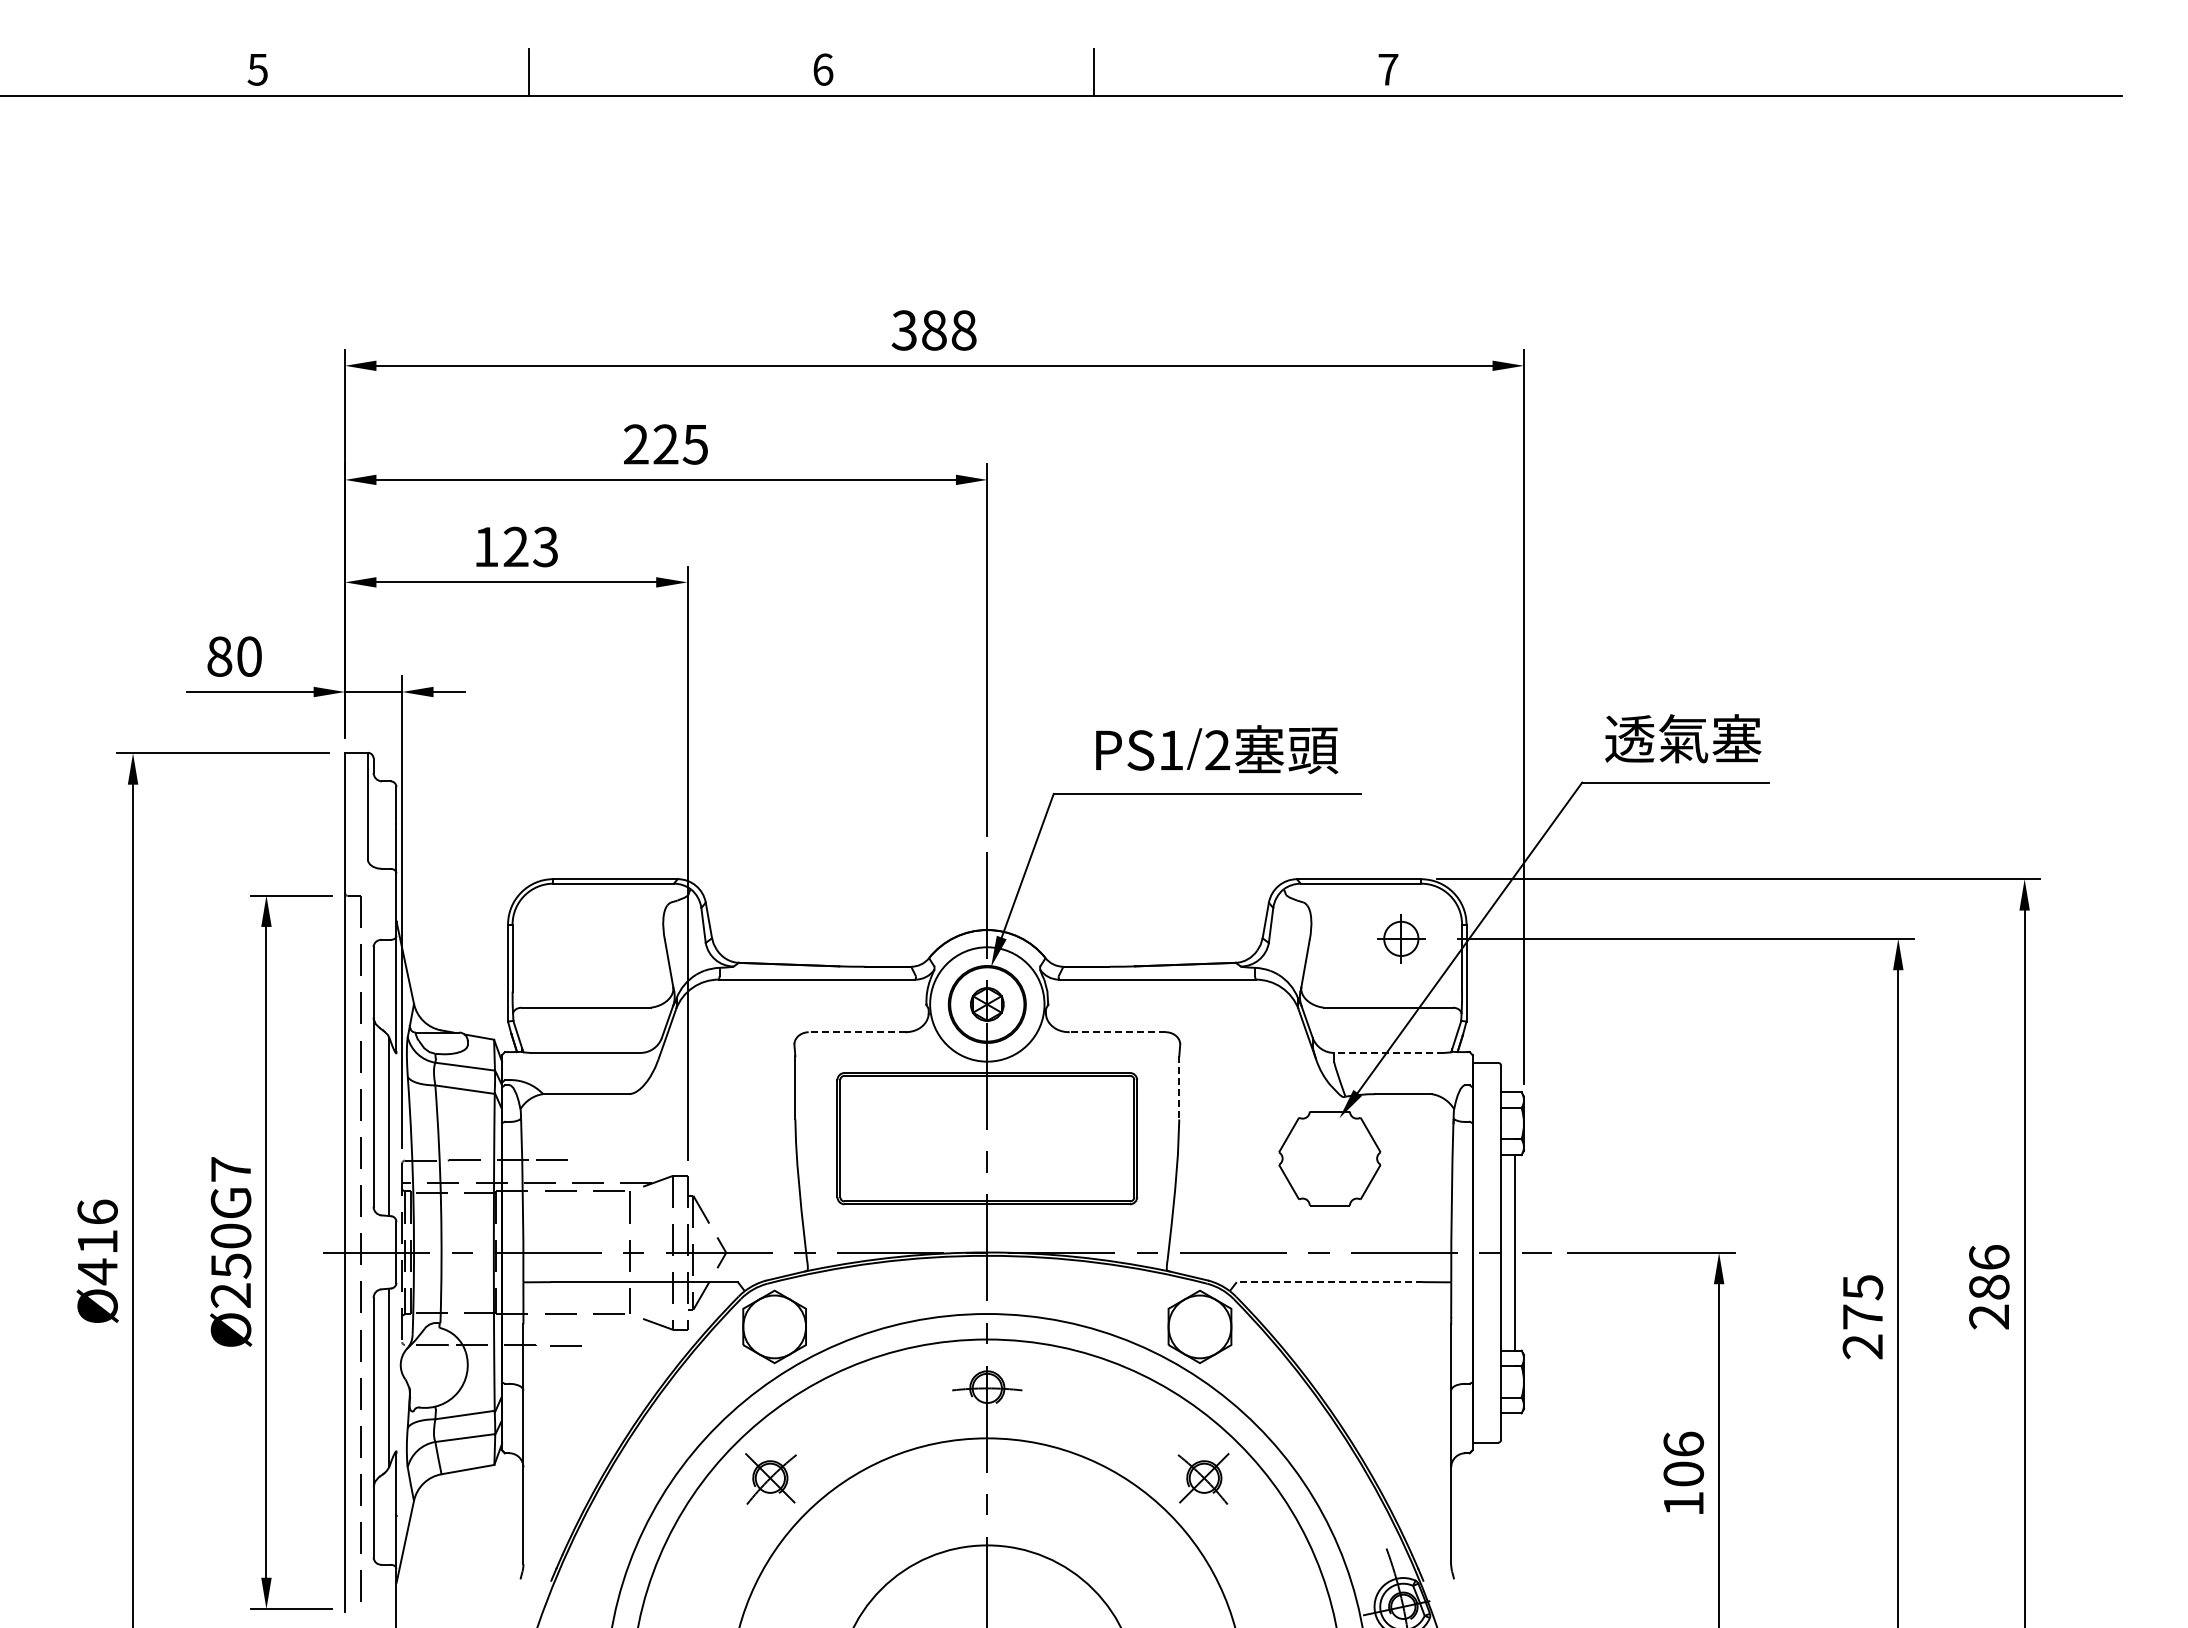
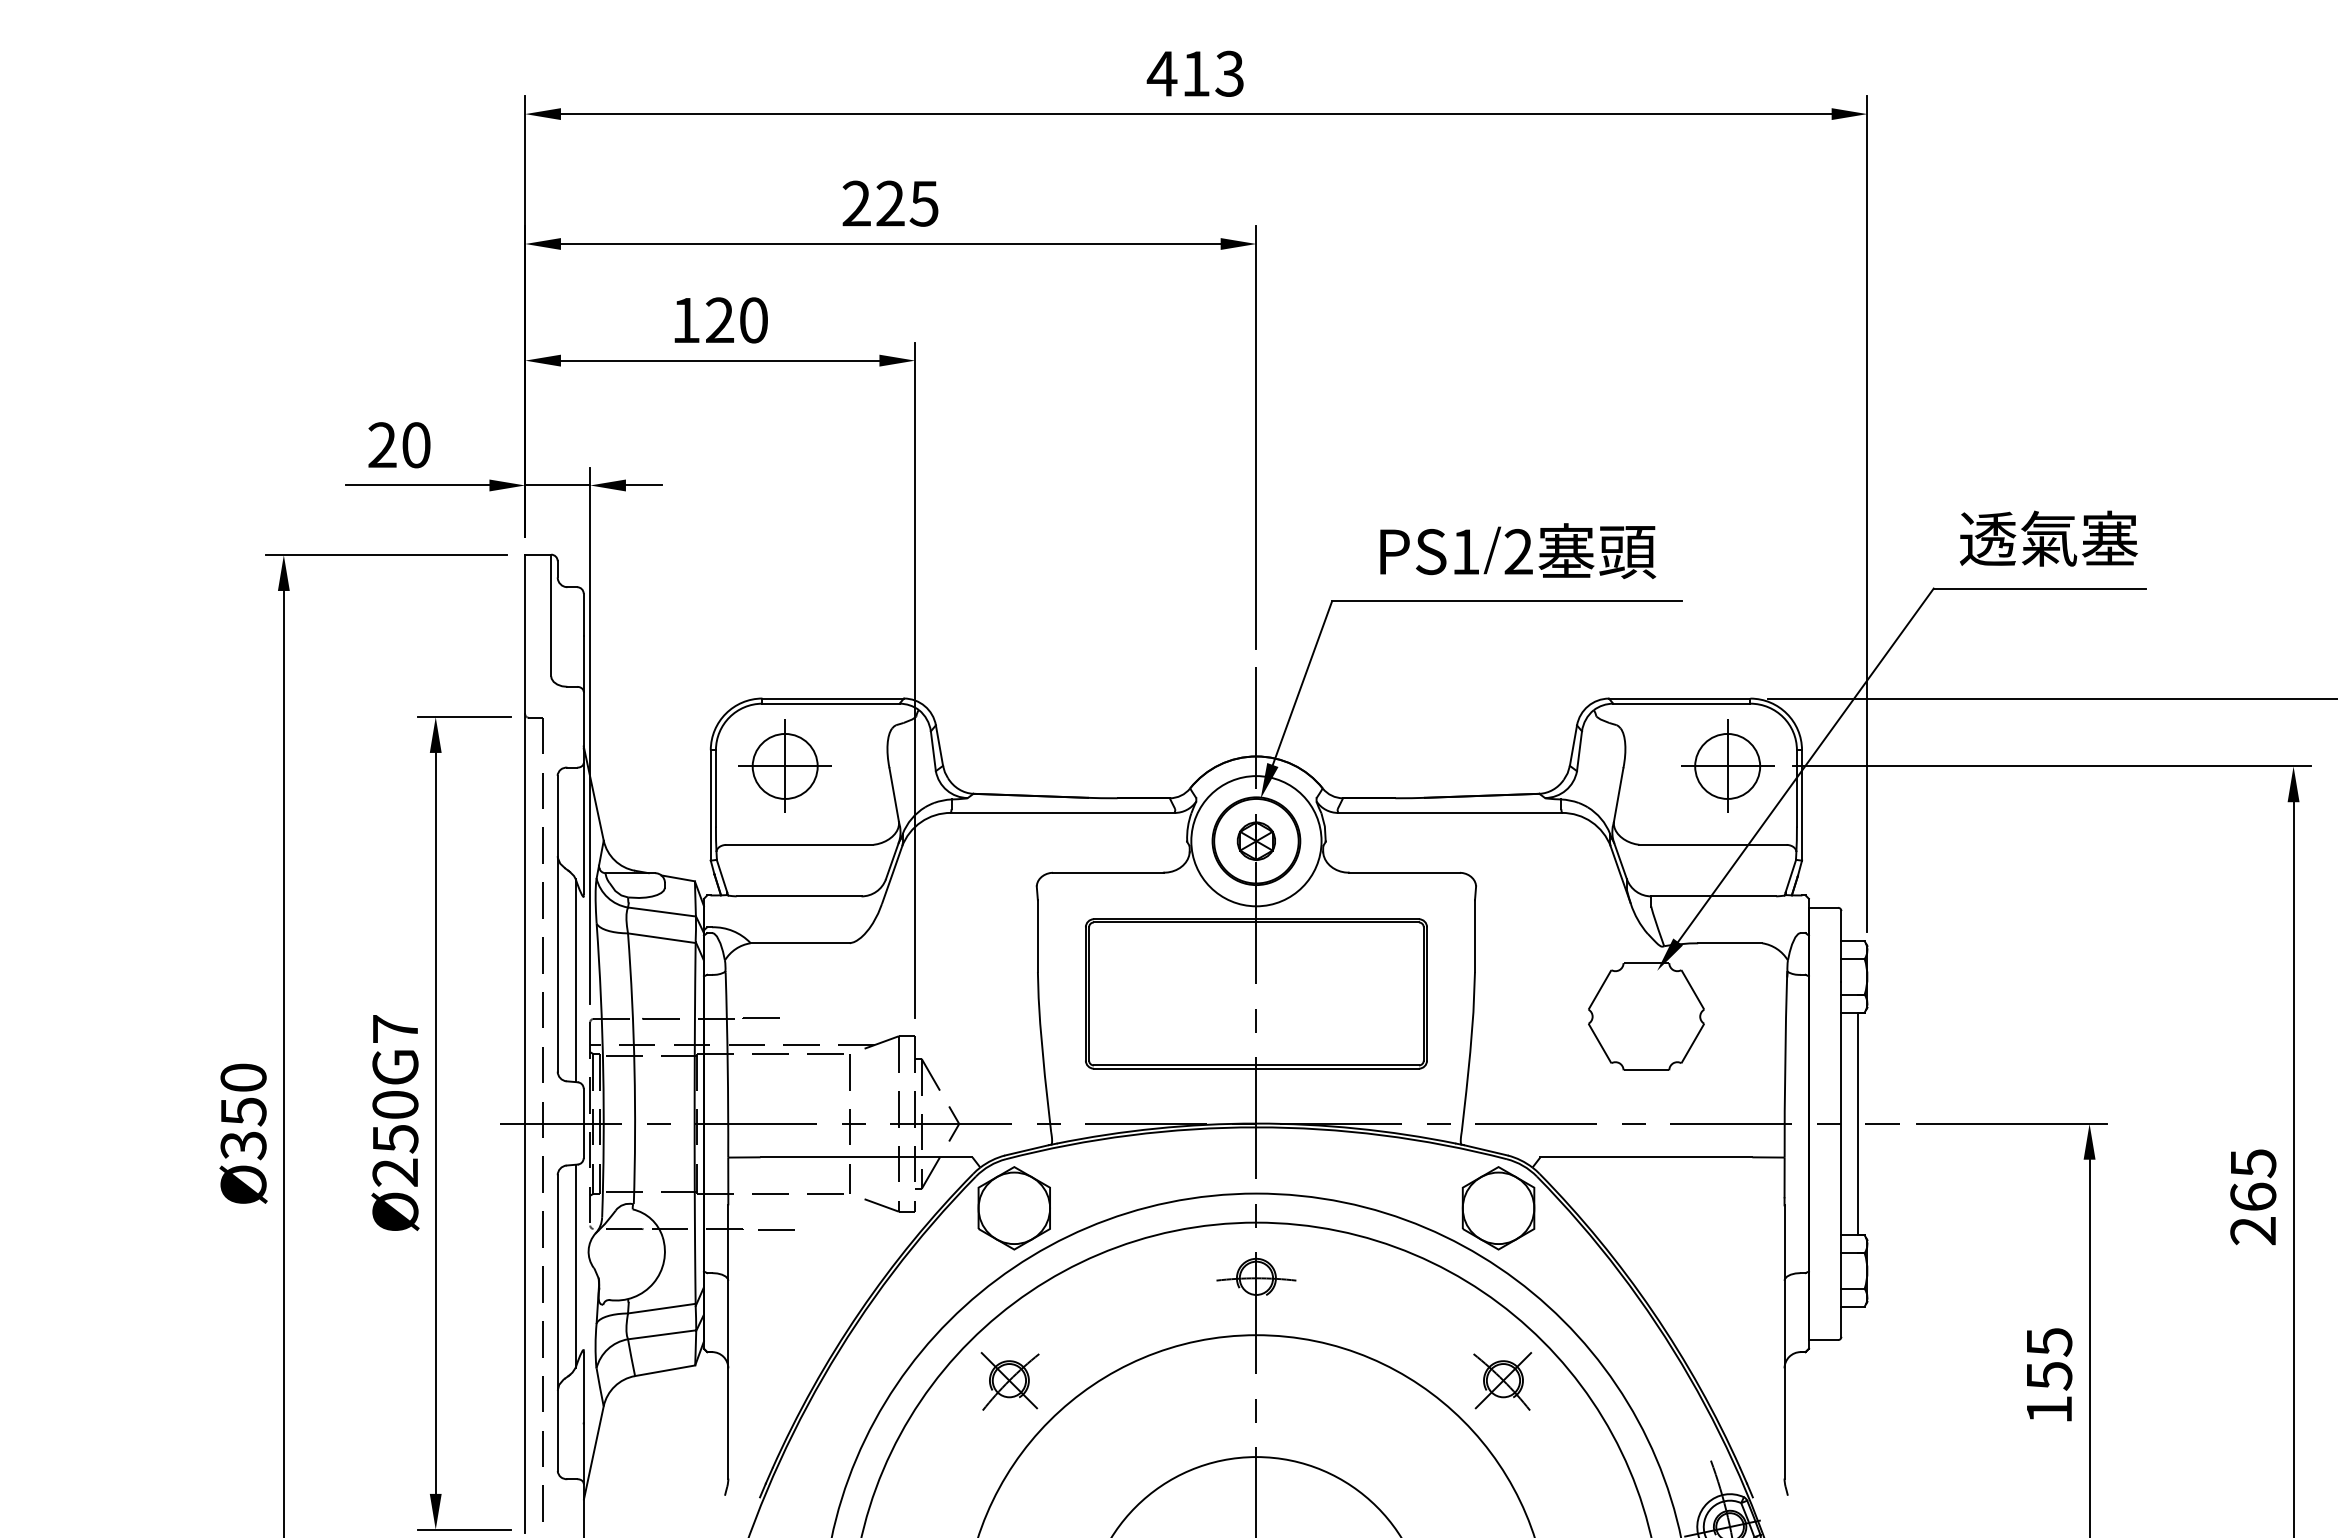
text: (933, 330) -> (1195, 73), 388 -> 413
text: (545, 546) -> (753, 319), 123 -> 120
text: (219, 656) -> (382, 445), 80 -> 20
part: (573, 938) -> (785, 766), added
part: (1401, 938) -> (1727, 766), size x1.67
line: (857, 1032) -> (1108, 873), dashed -> solid
line: (1117, 1032) -> (1404, 873), dashed -> solid
line: (1389, 1052) -> (1714, 895), dashed -> solid
line: (1179, 1087) -> (1475, 935), dashed -> solid
text: (97, 1242) -> (243, 1112), Ø416 -> Ø350
line: (1329, 1282) -> (1646, 1157), dashed -> solid
text: (1862, 1316) -> (2252, 1196), 275 -> 265
text: (1683, 1459) -> (2049, 1359), 106 -> 155

